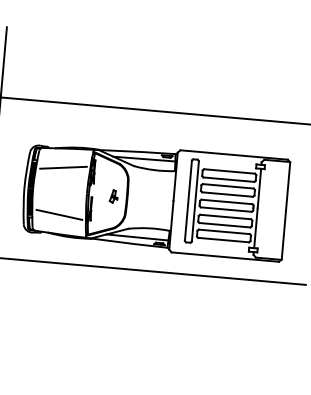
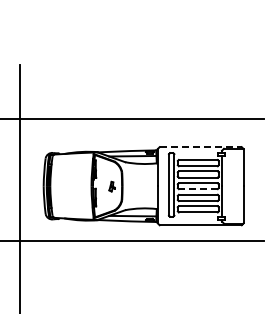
line: (235, 155) -> (201, 147), solid -> dashed
line: (62, 166) -> (71, 167), removed
line: (225, 209) -> (197, 189), solid -> dashed
line: (58, 213) -> (71, 203), removed

